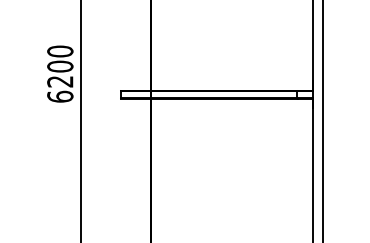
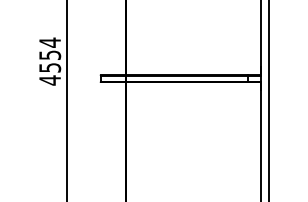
text: (60, 74) -> (50, 61), 6200 -> 4554

